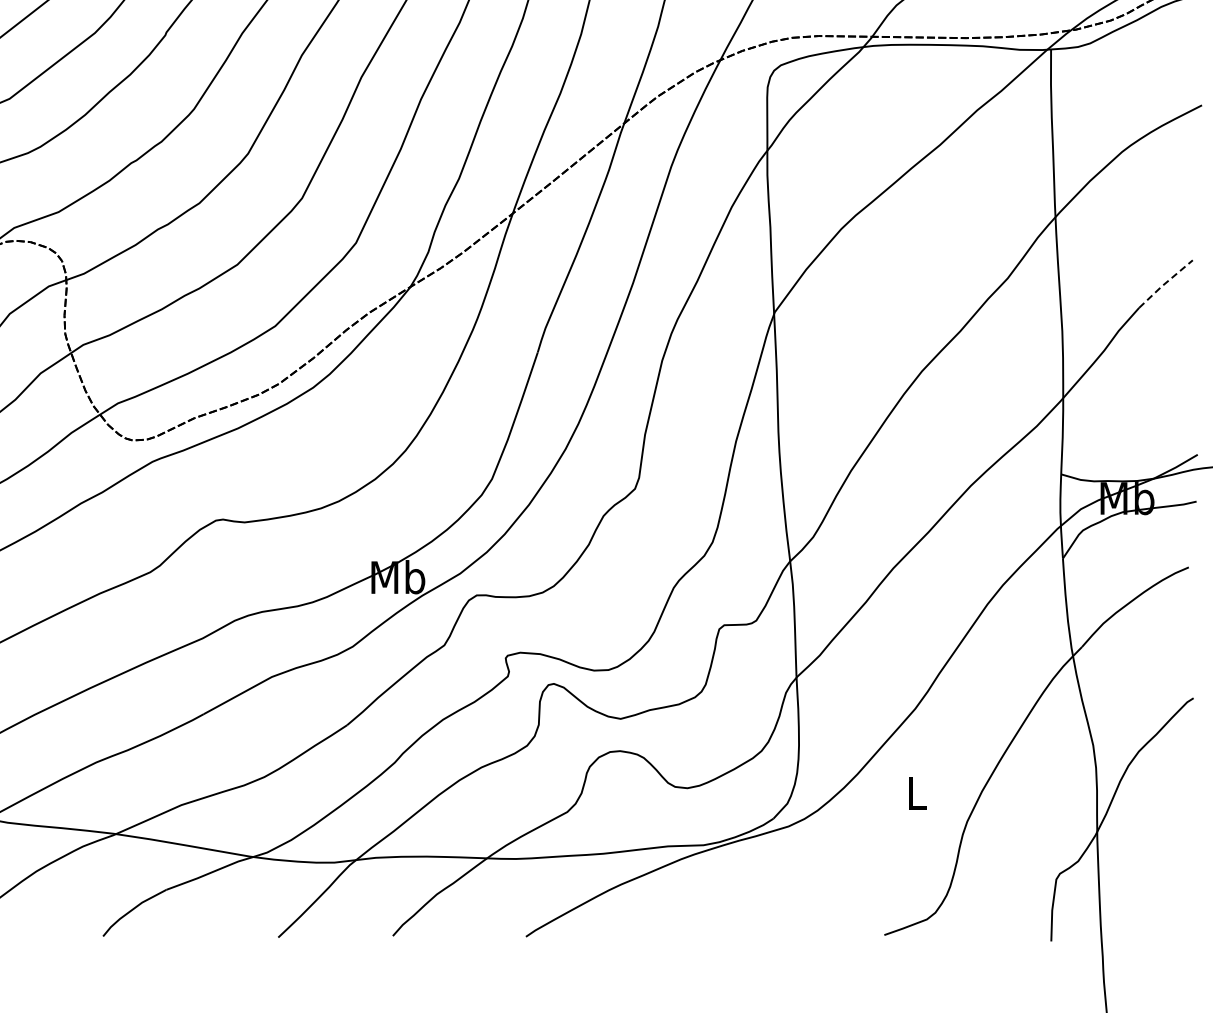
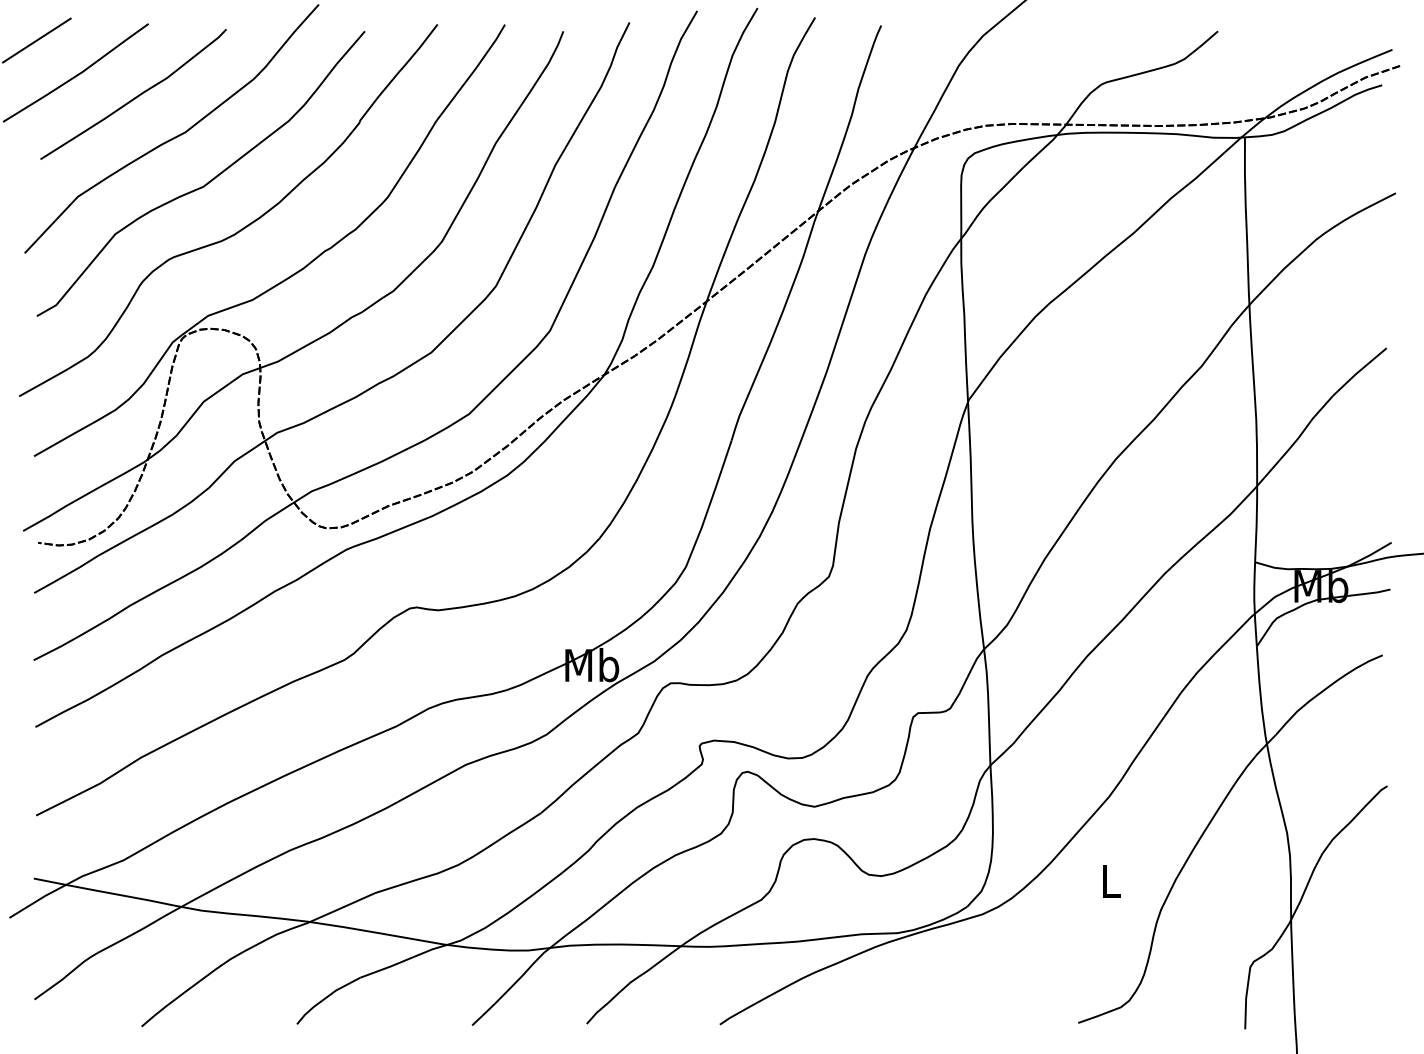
line: (1165, 282) -> (1359, 370), dashed -> solid

